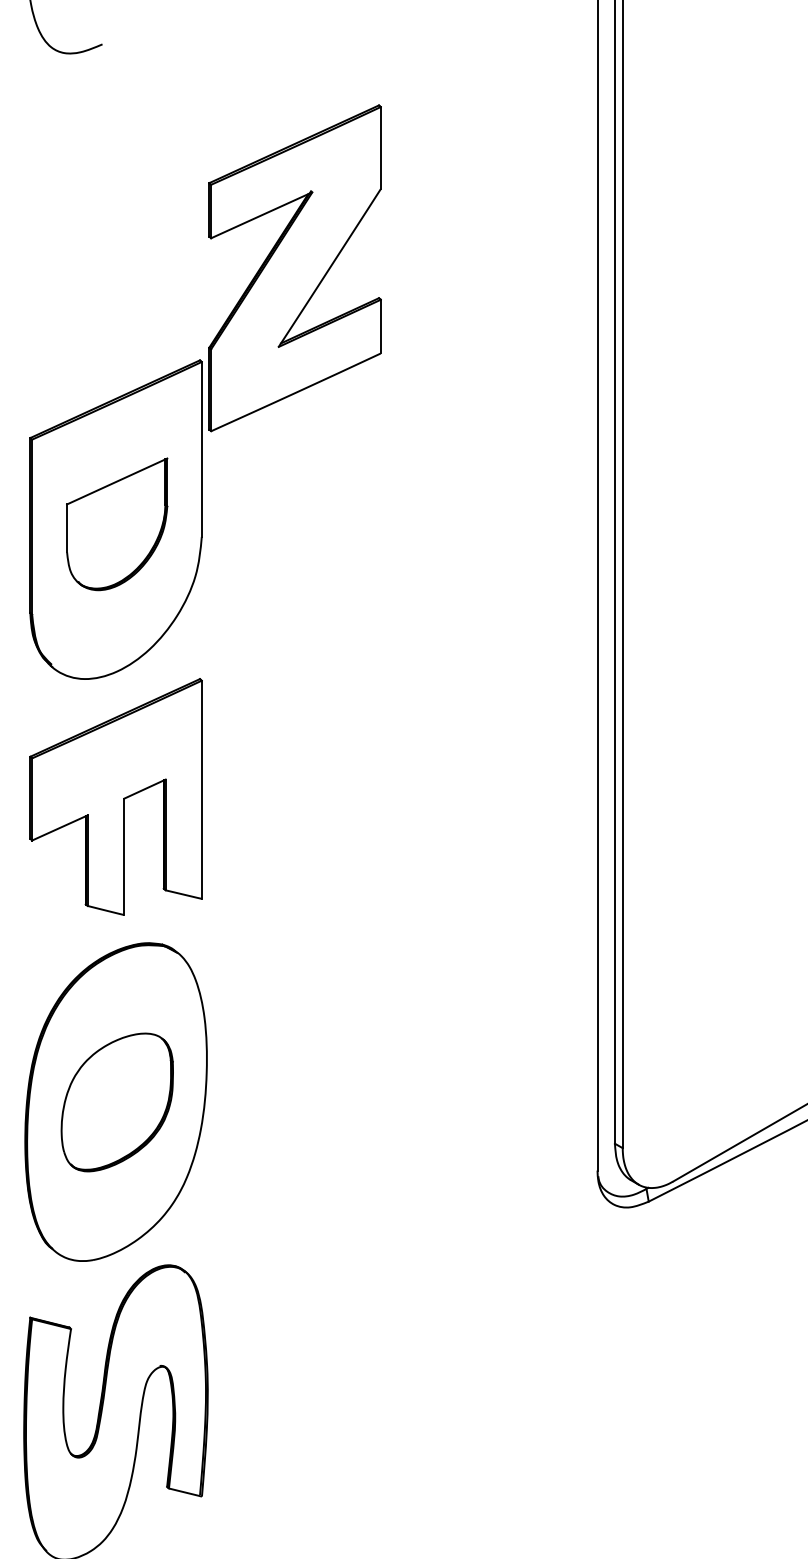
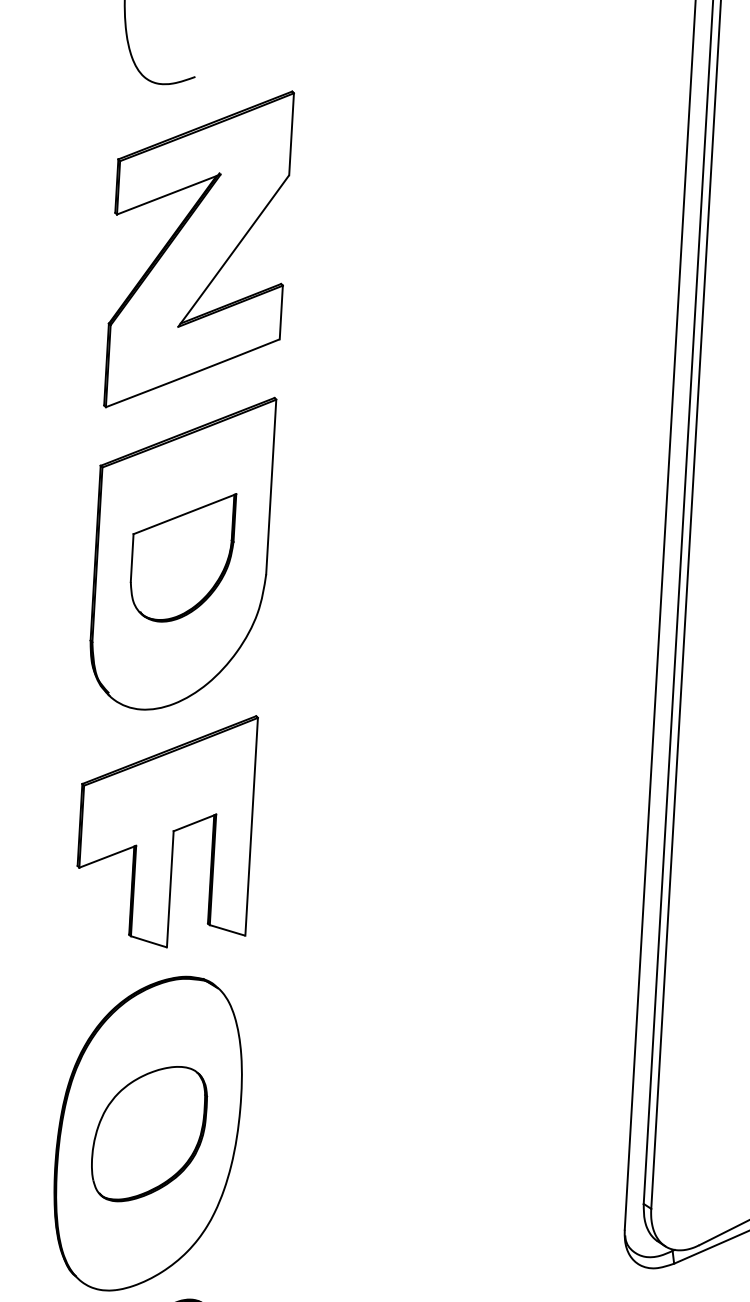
part: (294, 268) -> (198, 249), moved

